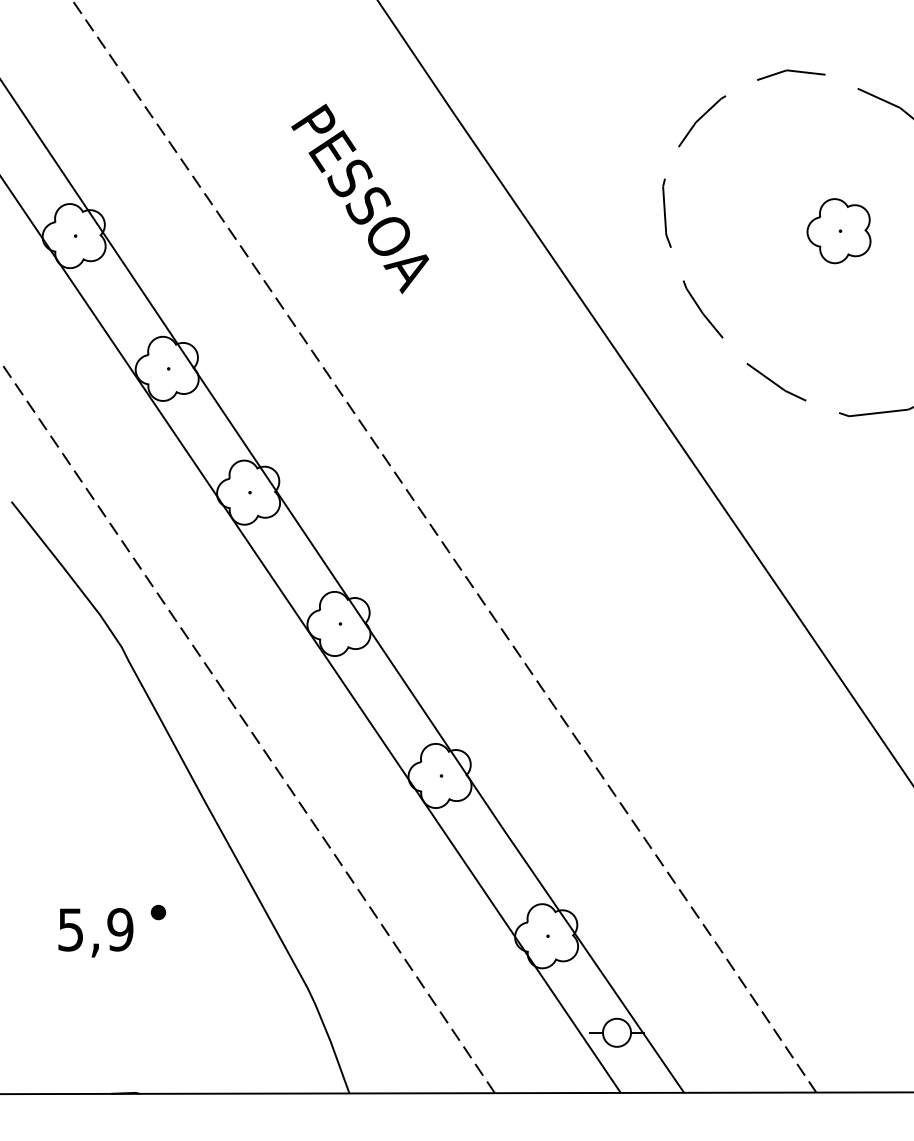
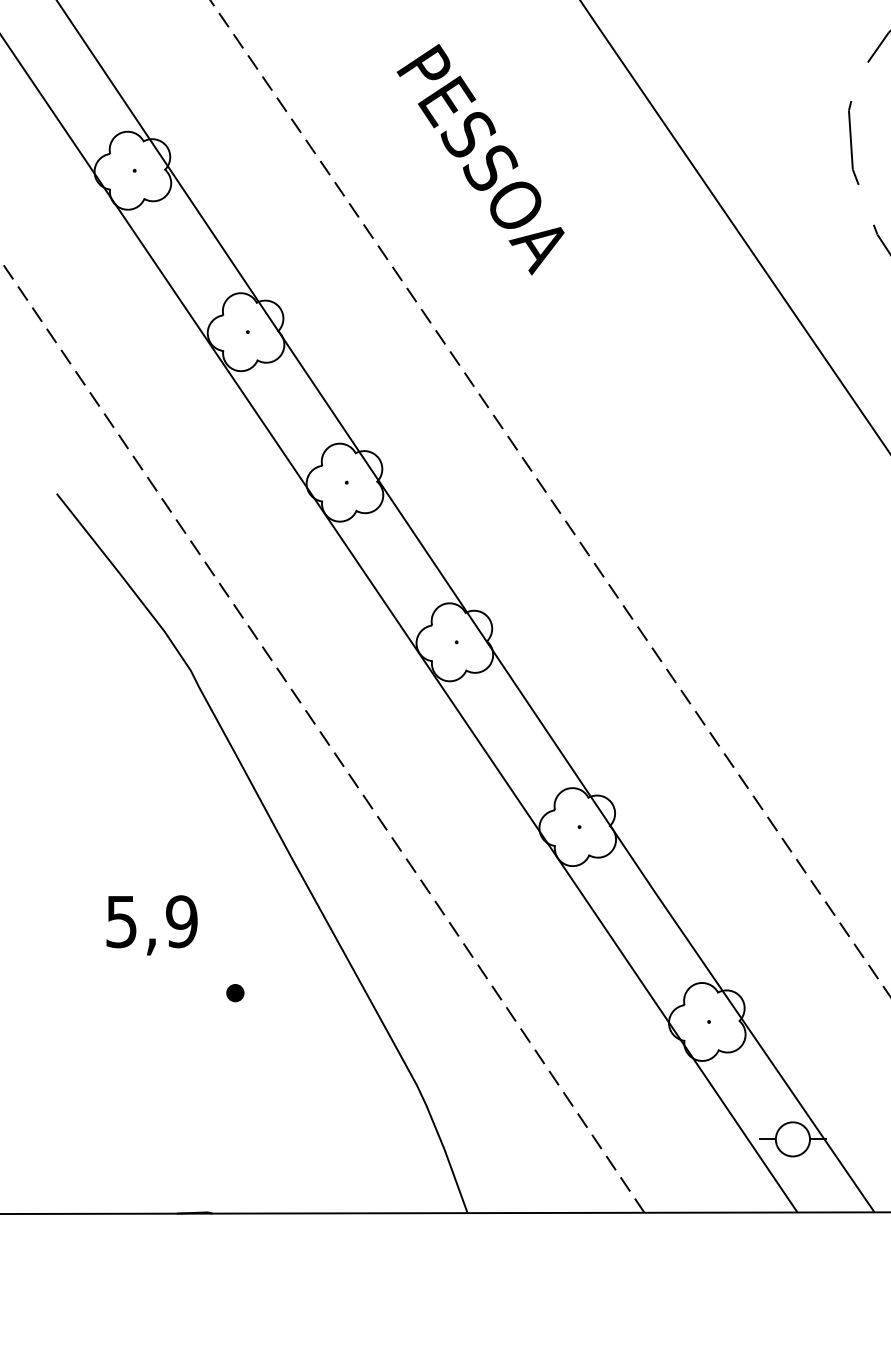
text: (360, 199) -> (481, 160), moved
text: (95, 932) -> (151, 925), moved

